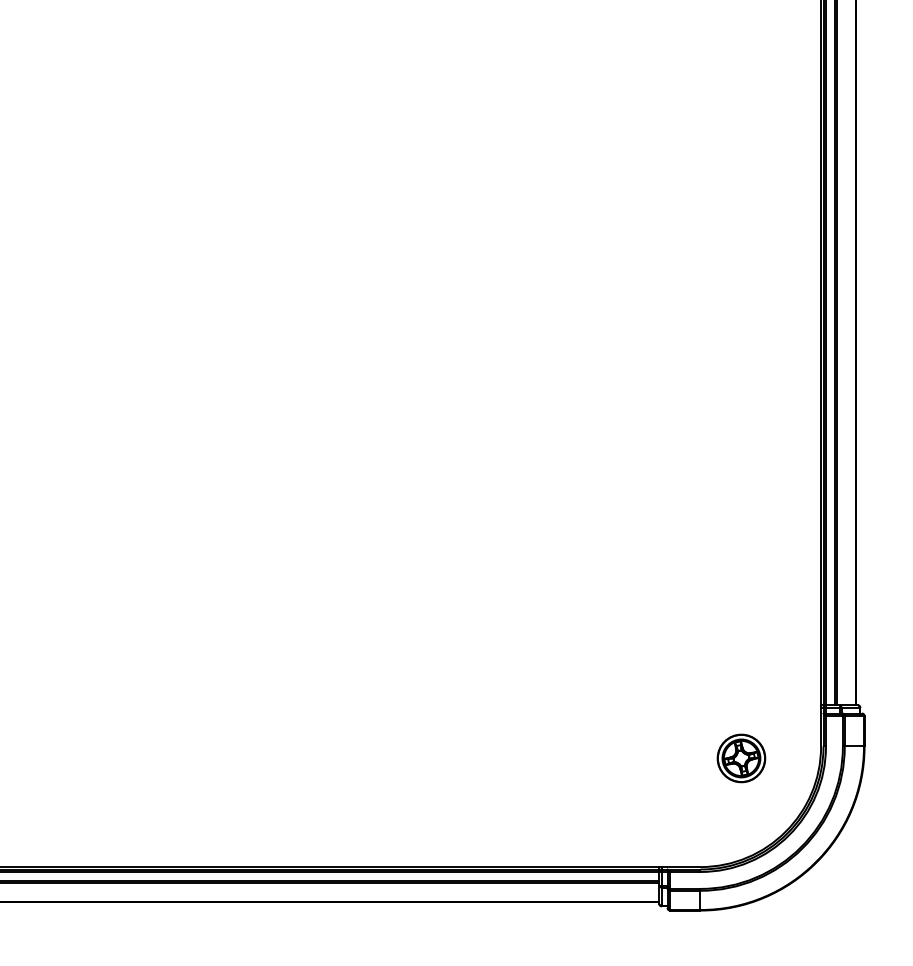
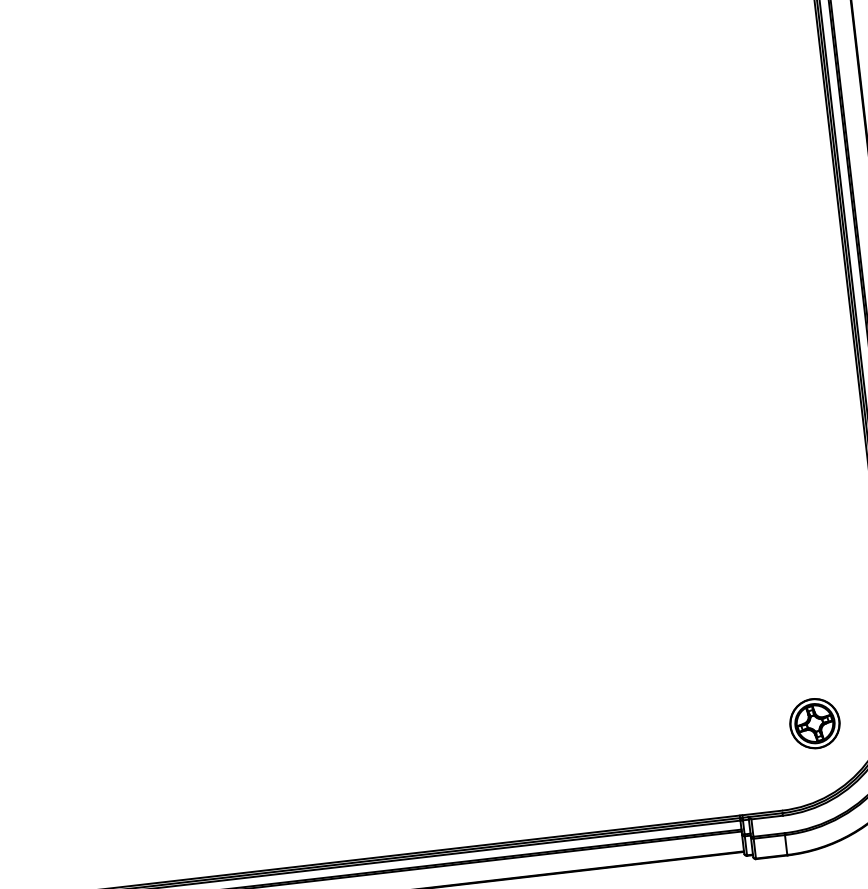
part: (741, 758) -> (815, 723), moved

